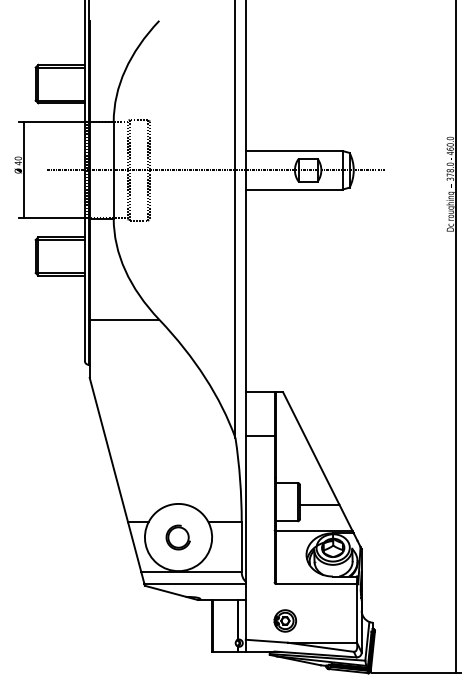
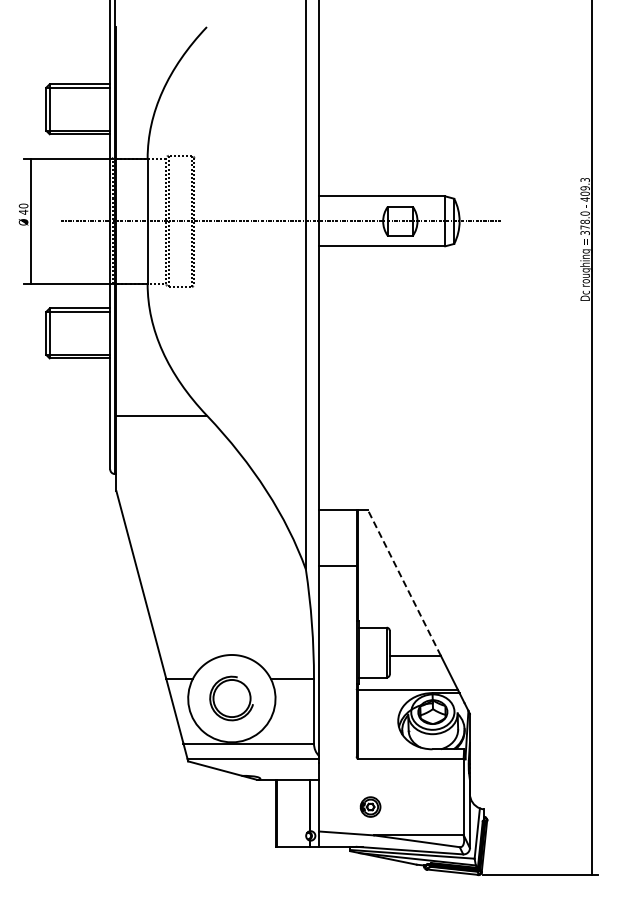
text: (449, 143) -> (584, 186), 460.0 -> 409.3
line: (311, 448) -> (404, 582), solid -> dashed
part: (178, 537) -> (231, 698), size x1.4
part: (285, 620) -> (370, 806), size x0.7

